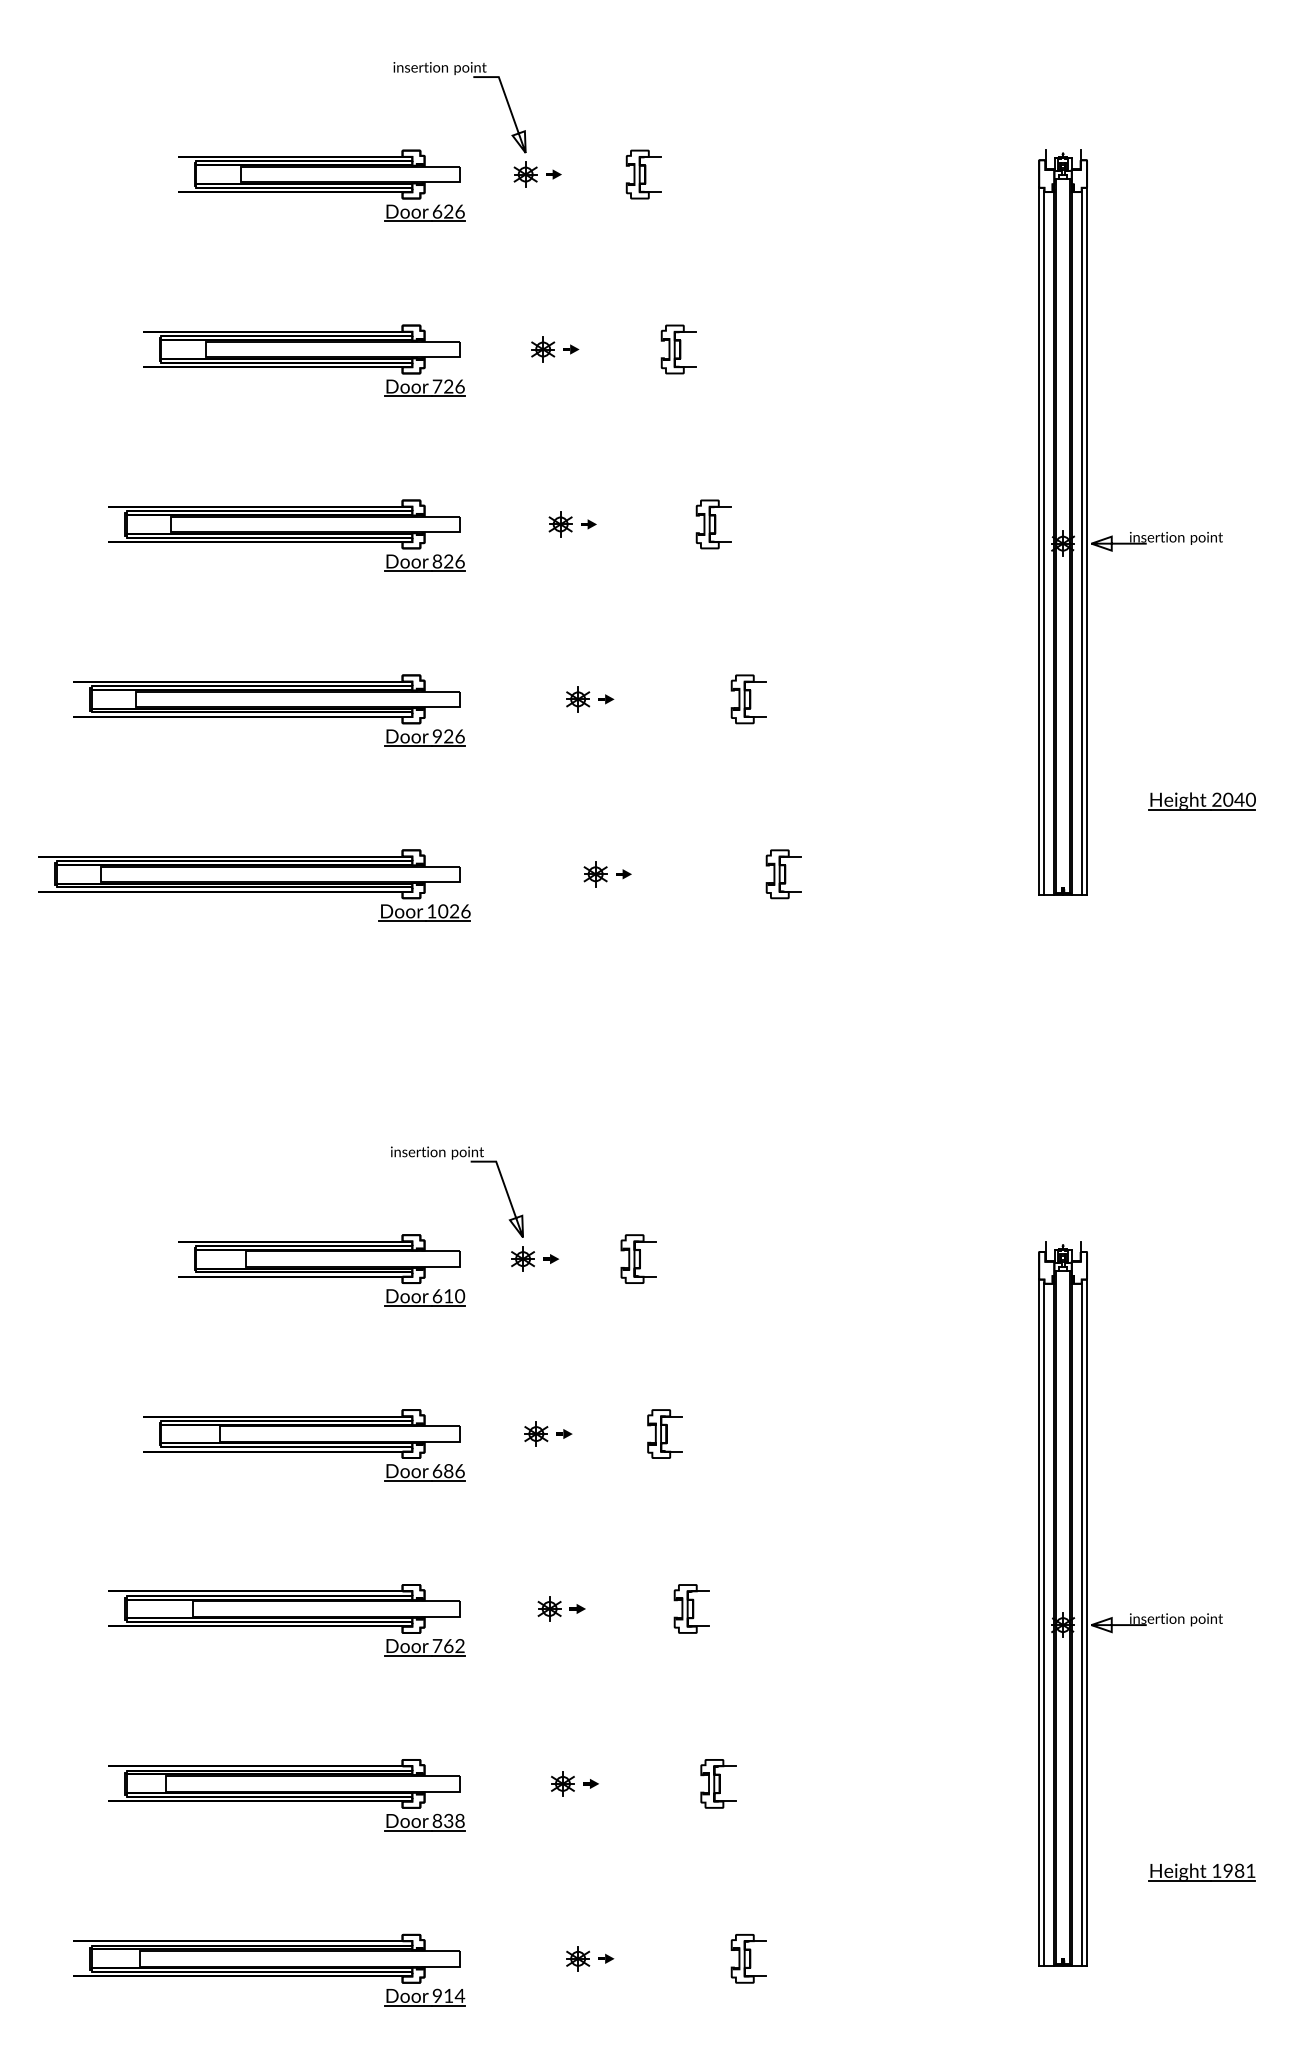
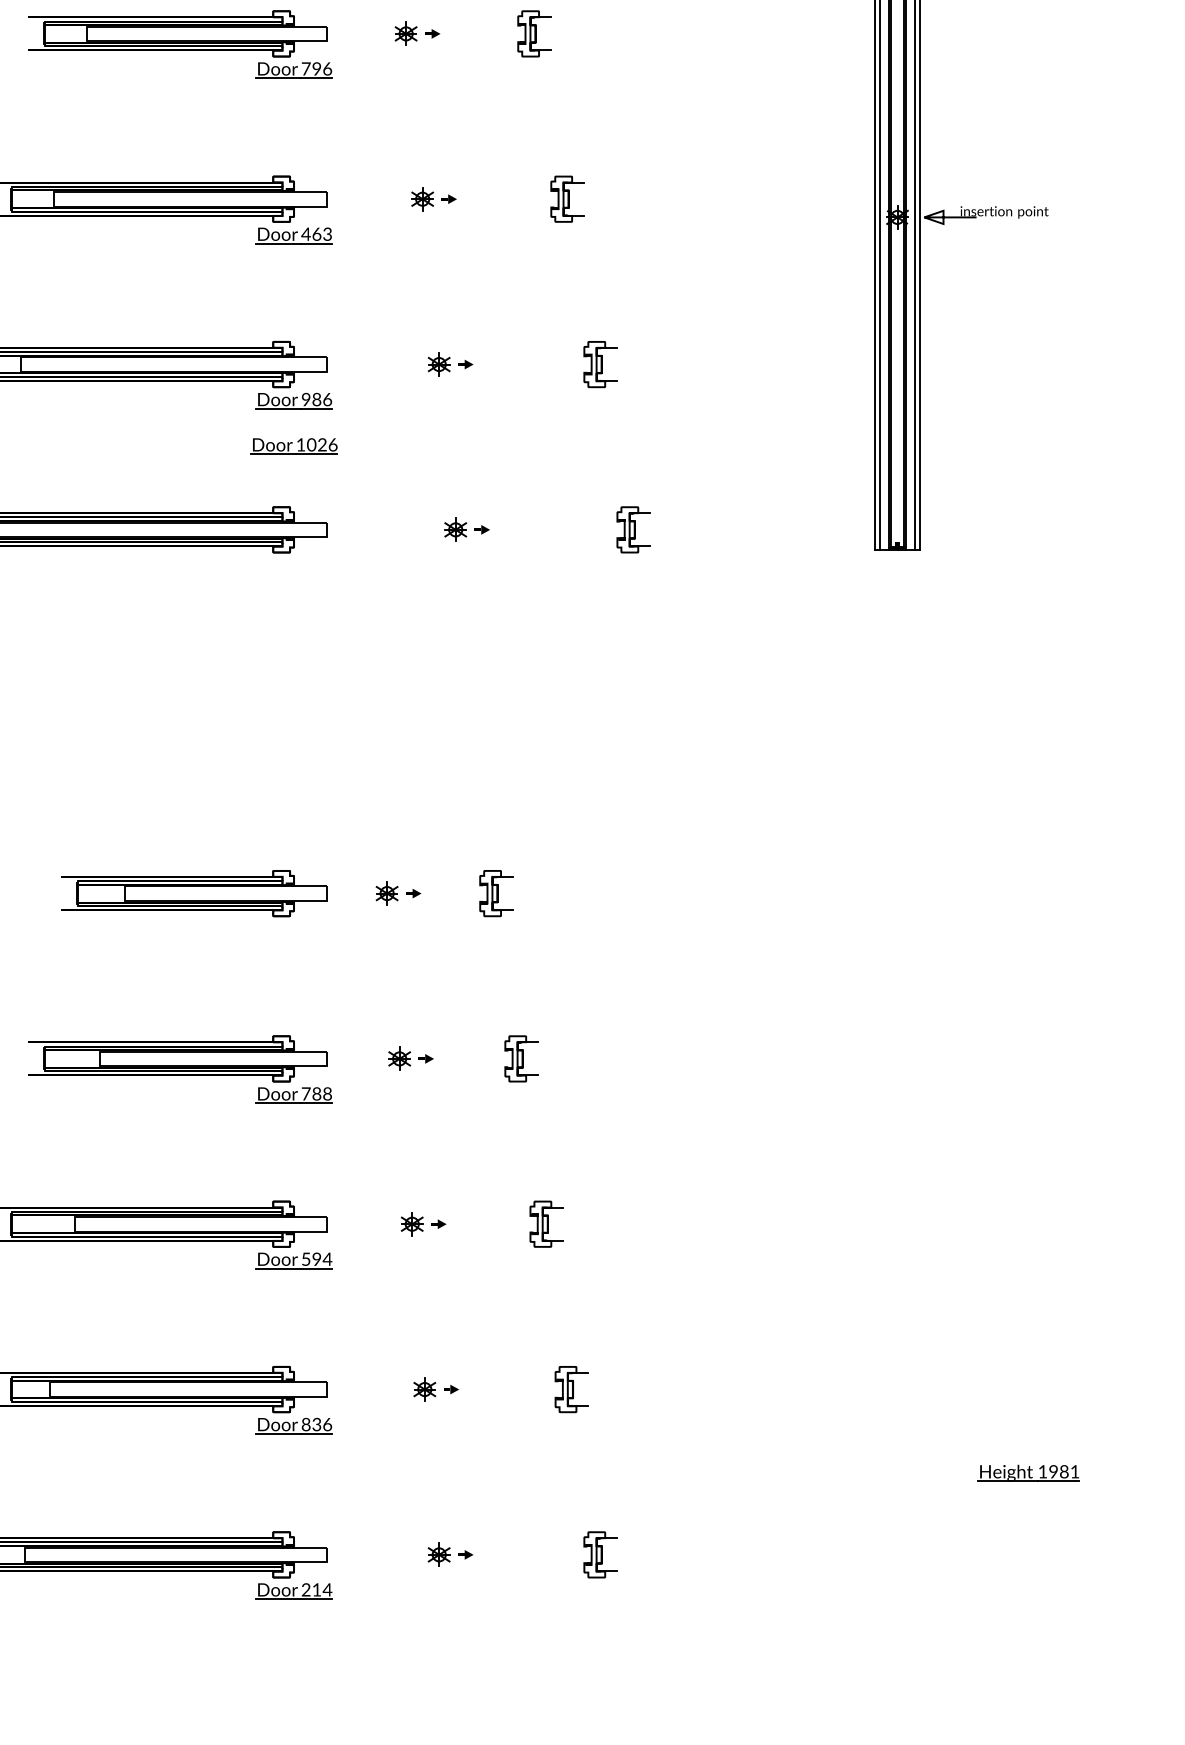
text: (448, 387) -> (316, 69), 726 -> 796
text: (448, 561) -> (316, 234), 826 -> 463
text: (448, 736) -> (316, 399), 926 -> 986
part: (1201, 801) -> (1028, 461), removed
part: (424, 912) -> (293, 445), moved
part: (470, 1162) -> (337, 802), removed
part: (424, 1297) -> (293, 929), removed
text: (448, 1471) -> (316, 1094), 686 -> 788
part: (1130, 1613) -> (961, 1228), removed
text: (448, 1646) -> (316, 1259), 762 -> 594
text: (459, 1820) -> (327, 1424), 838 -> 836
text: (436, 1996) -> (305, 1590), 914 -> 214

